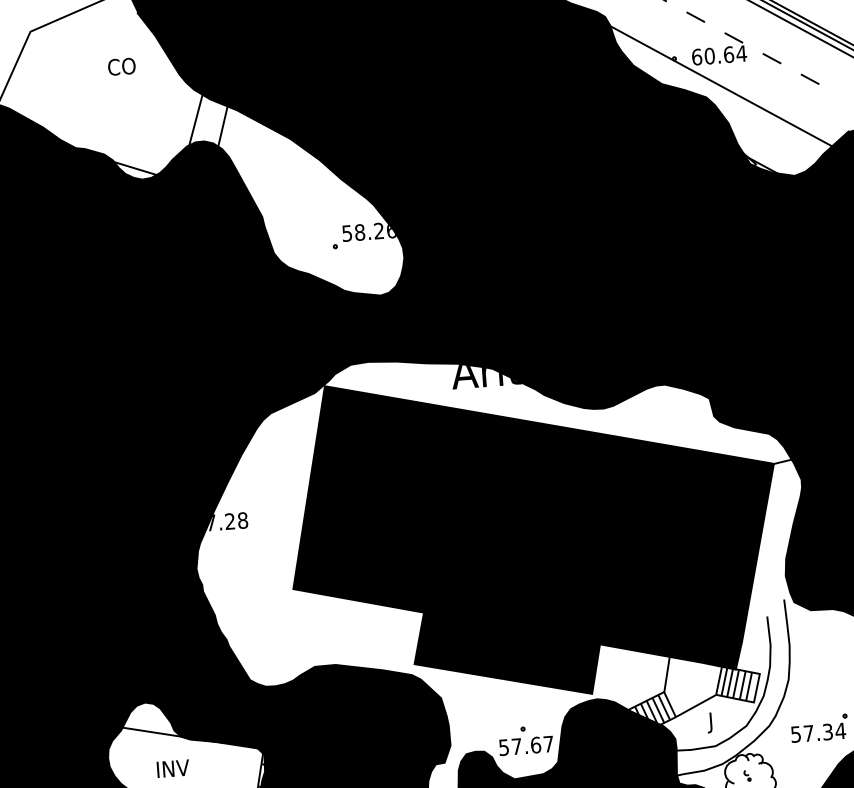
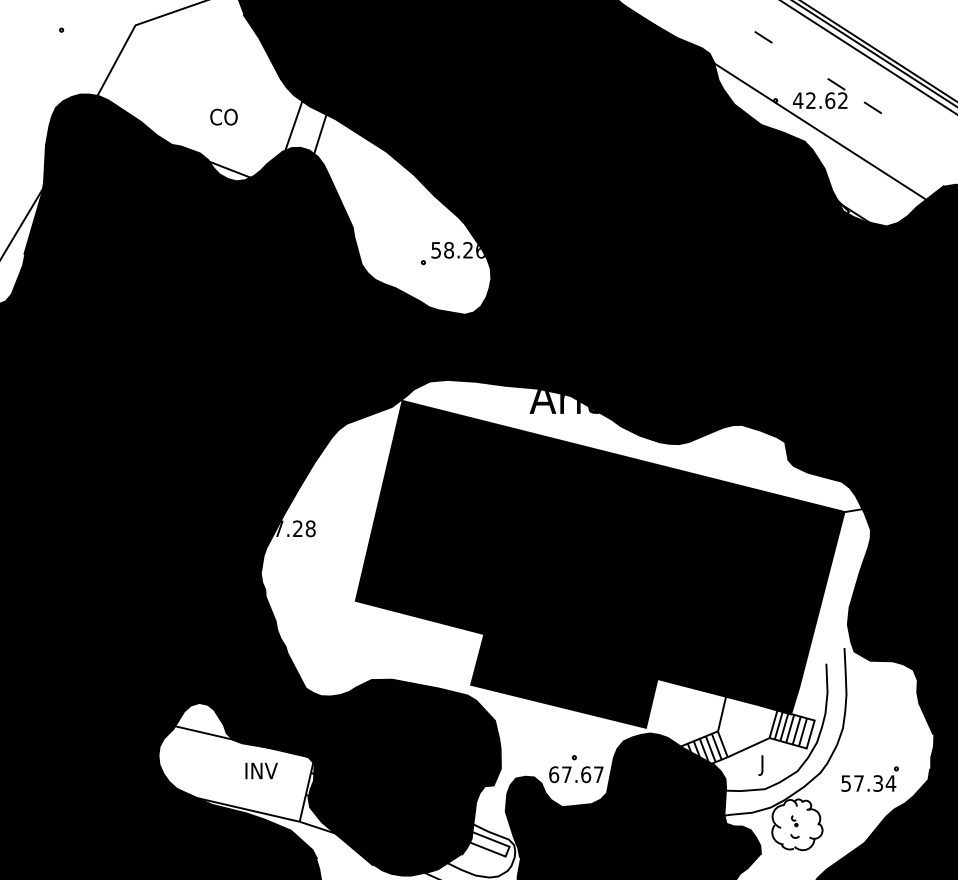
line: (696, 16) -> (800, 60), removed
text: (719, 55) -> (820, 100), 60.64 -> 42.62
text: (121, 66) -> (223, 116), moved
line: (810, 79) -> (909, 131), removed
text: (504, 747) -> (554, 774), 57.67 -> 67.67
text: (173, 768) -> (261, 770), moved

